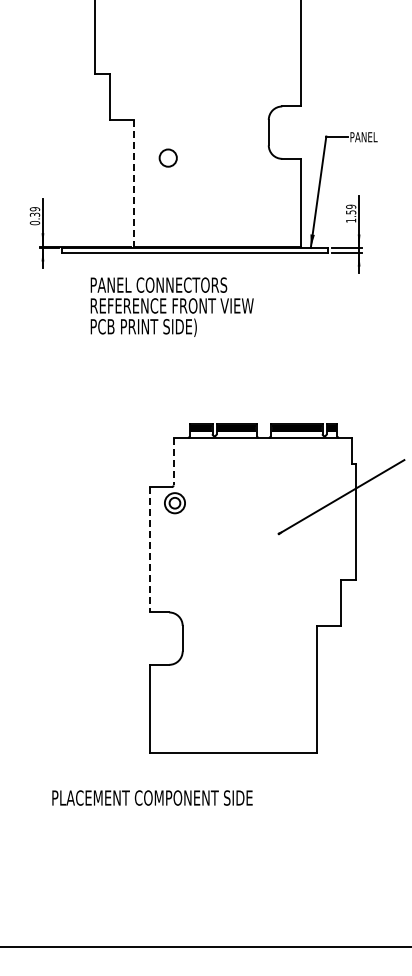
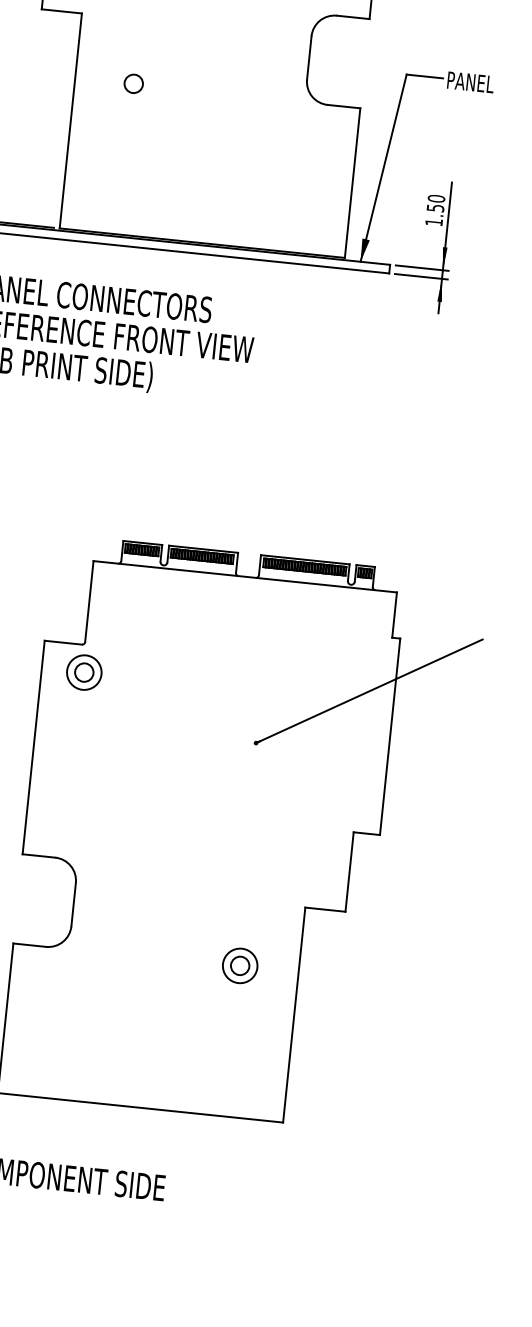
circle: (168, 158) -> (133, 84), size x0.62
line: (134, 184) -> (71, 122), dashed -> solid
text: (351, 206) -> (437, 198), 1.59 -> 1.50
line: (173, 461) -> (89, 601), dashed -> solid
line: (150, 549) -> (34, 747), dashed -> solid
part: (283, 664) -> (240, 966), added

